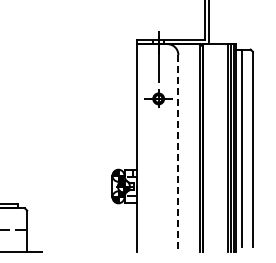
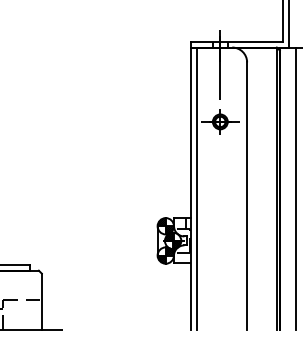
line: (141, 148) -> (197, 189), added
line: (214, 148) -> (296, 189), added
line: (178, 153) -> (247, 196), dashed -> solid

